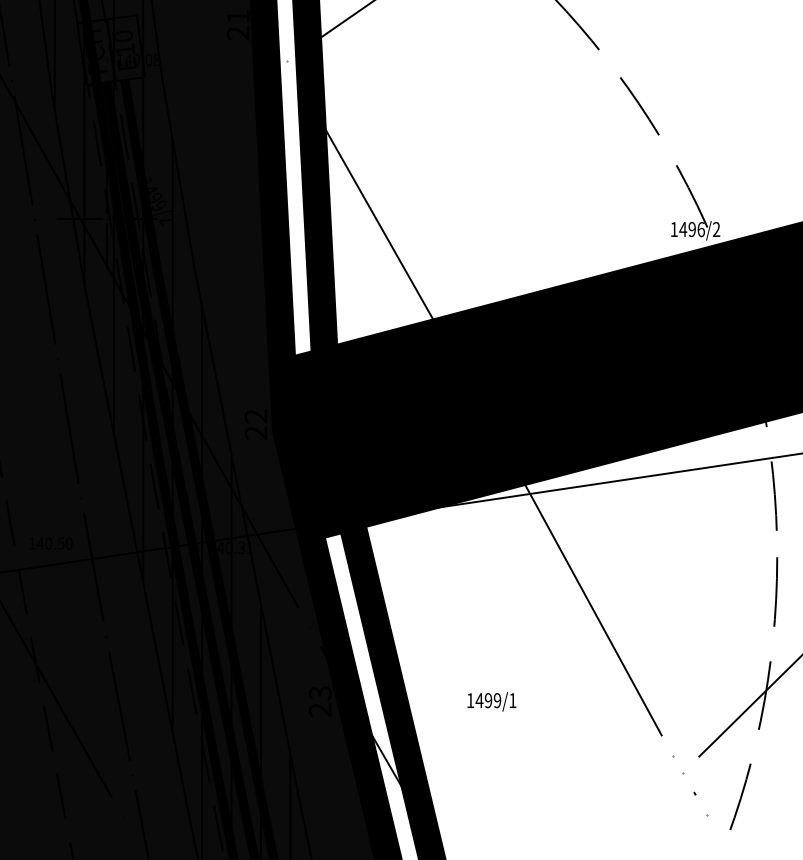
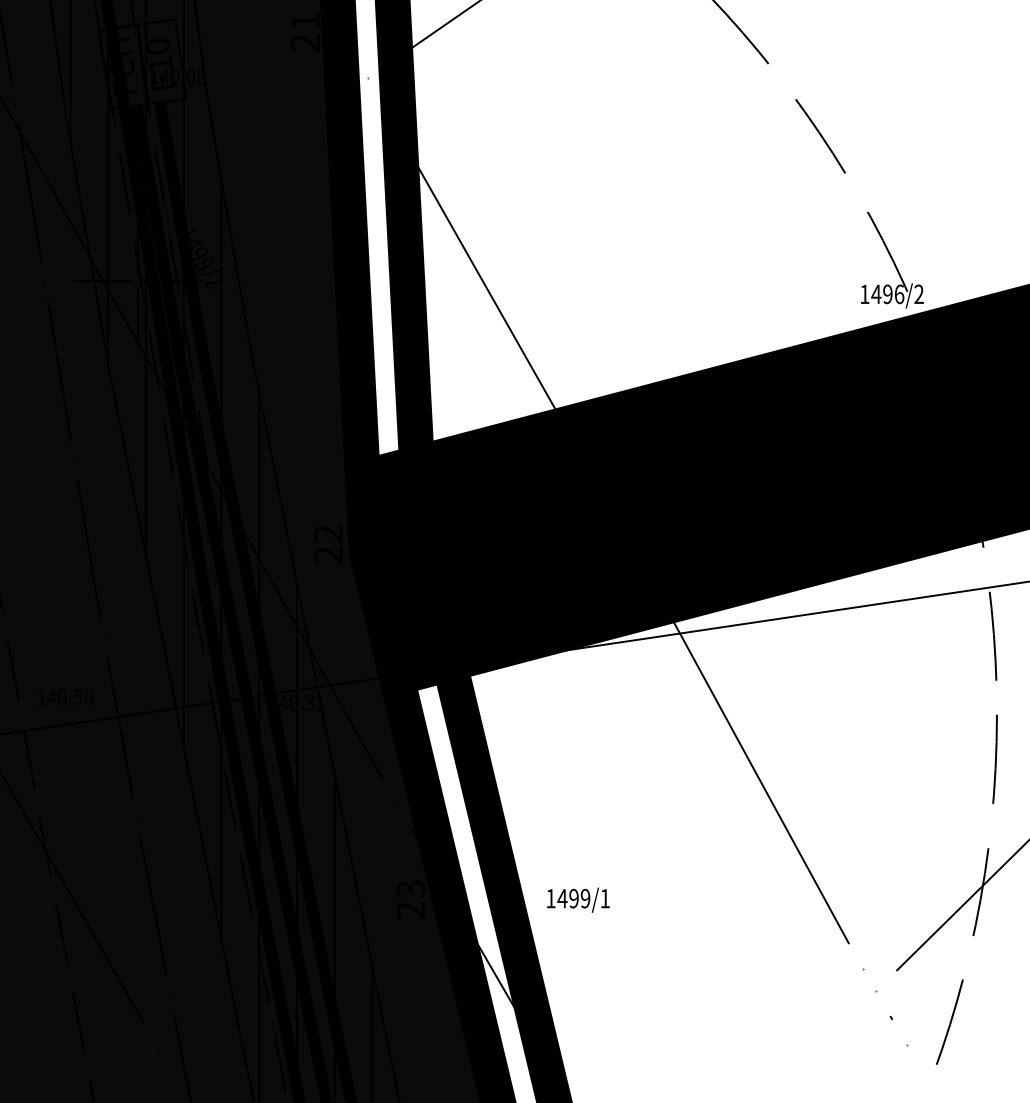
text: (491, 701) -> (577, 899), moved

